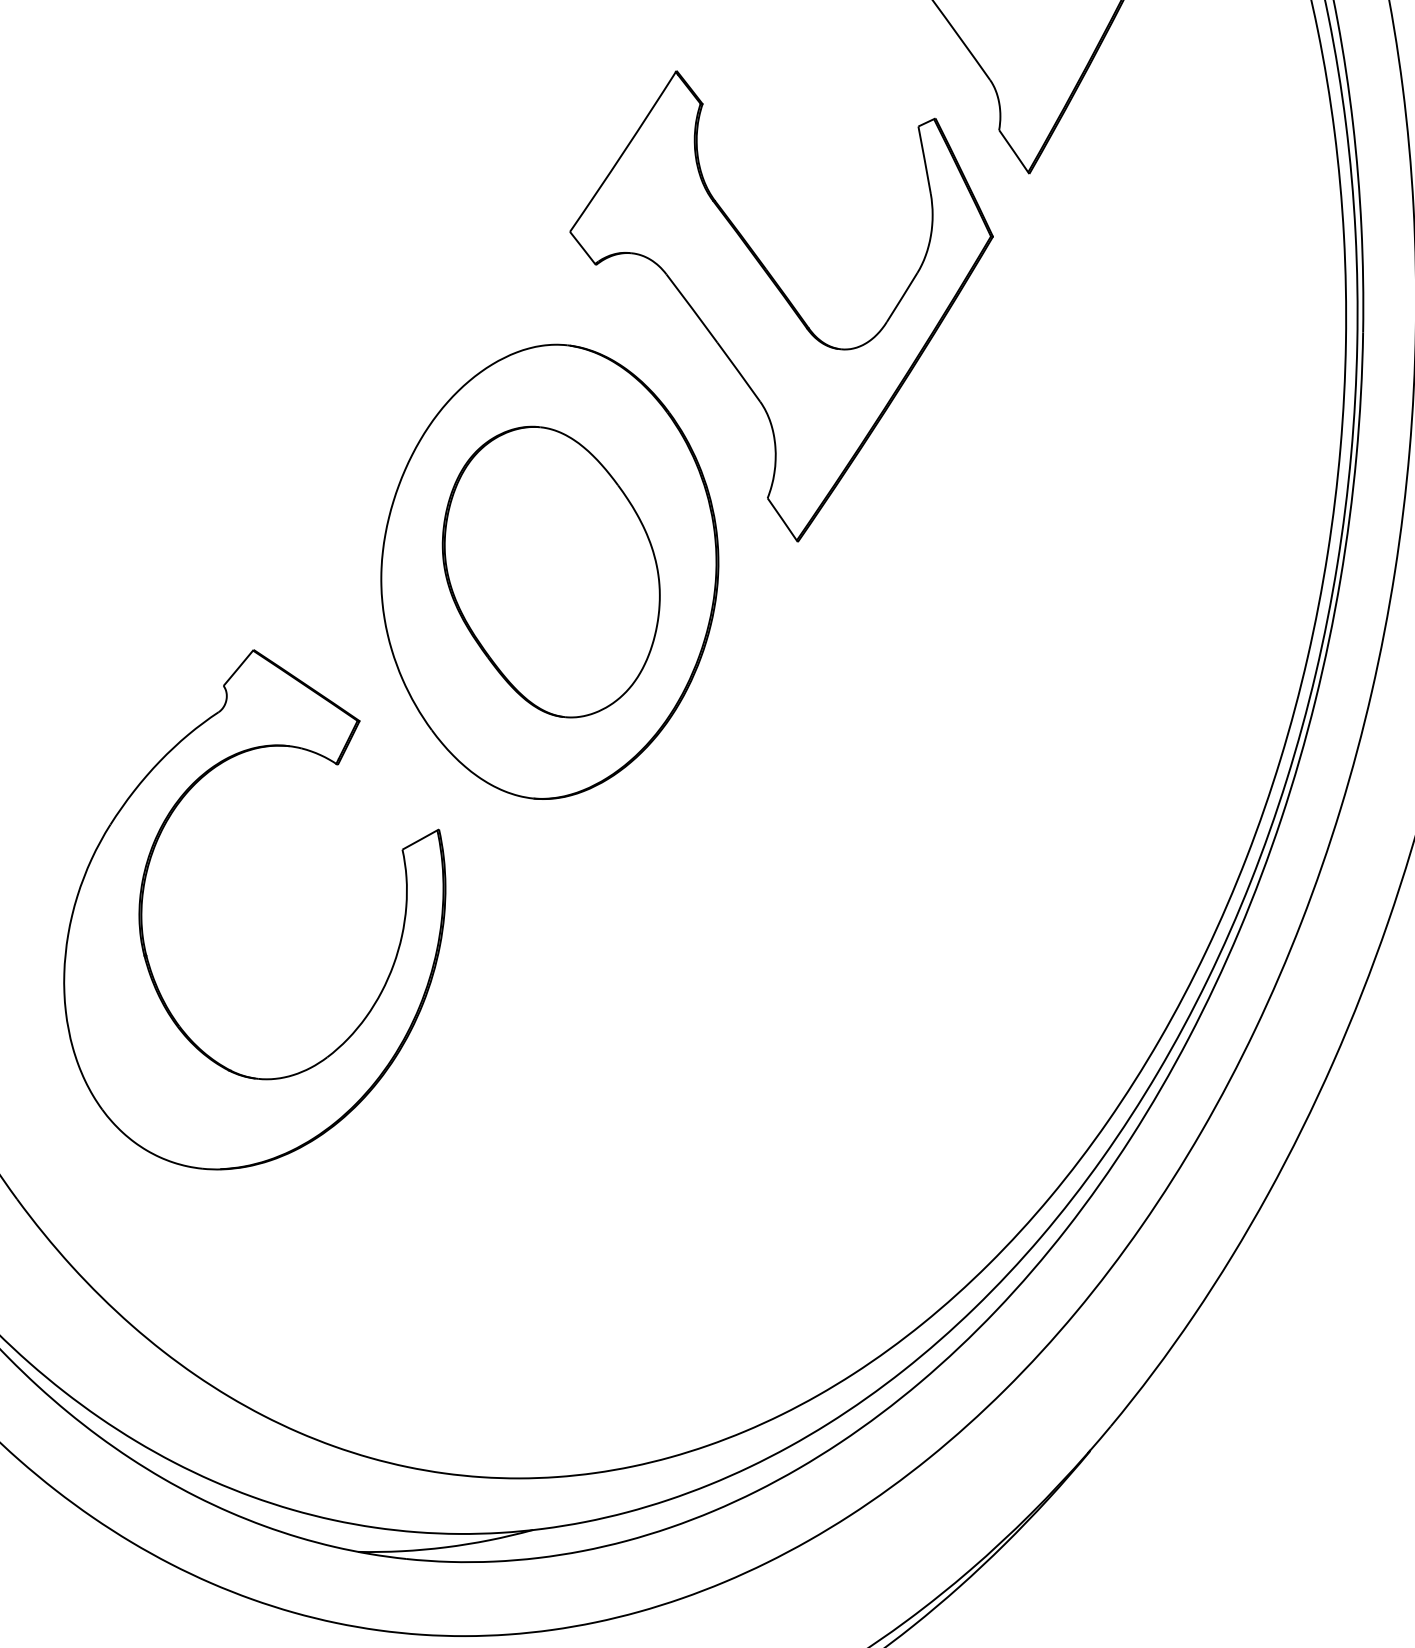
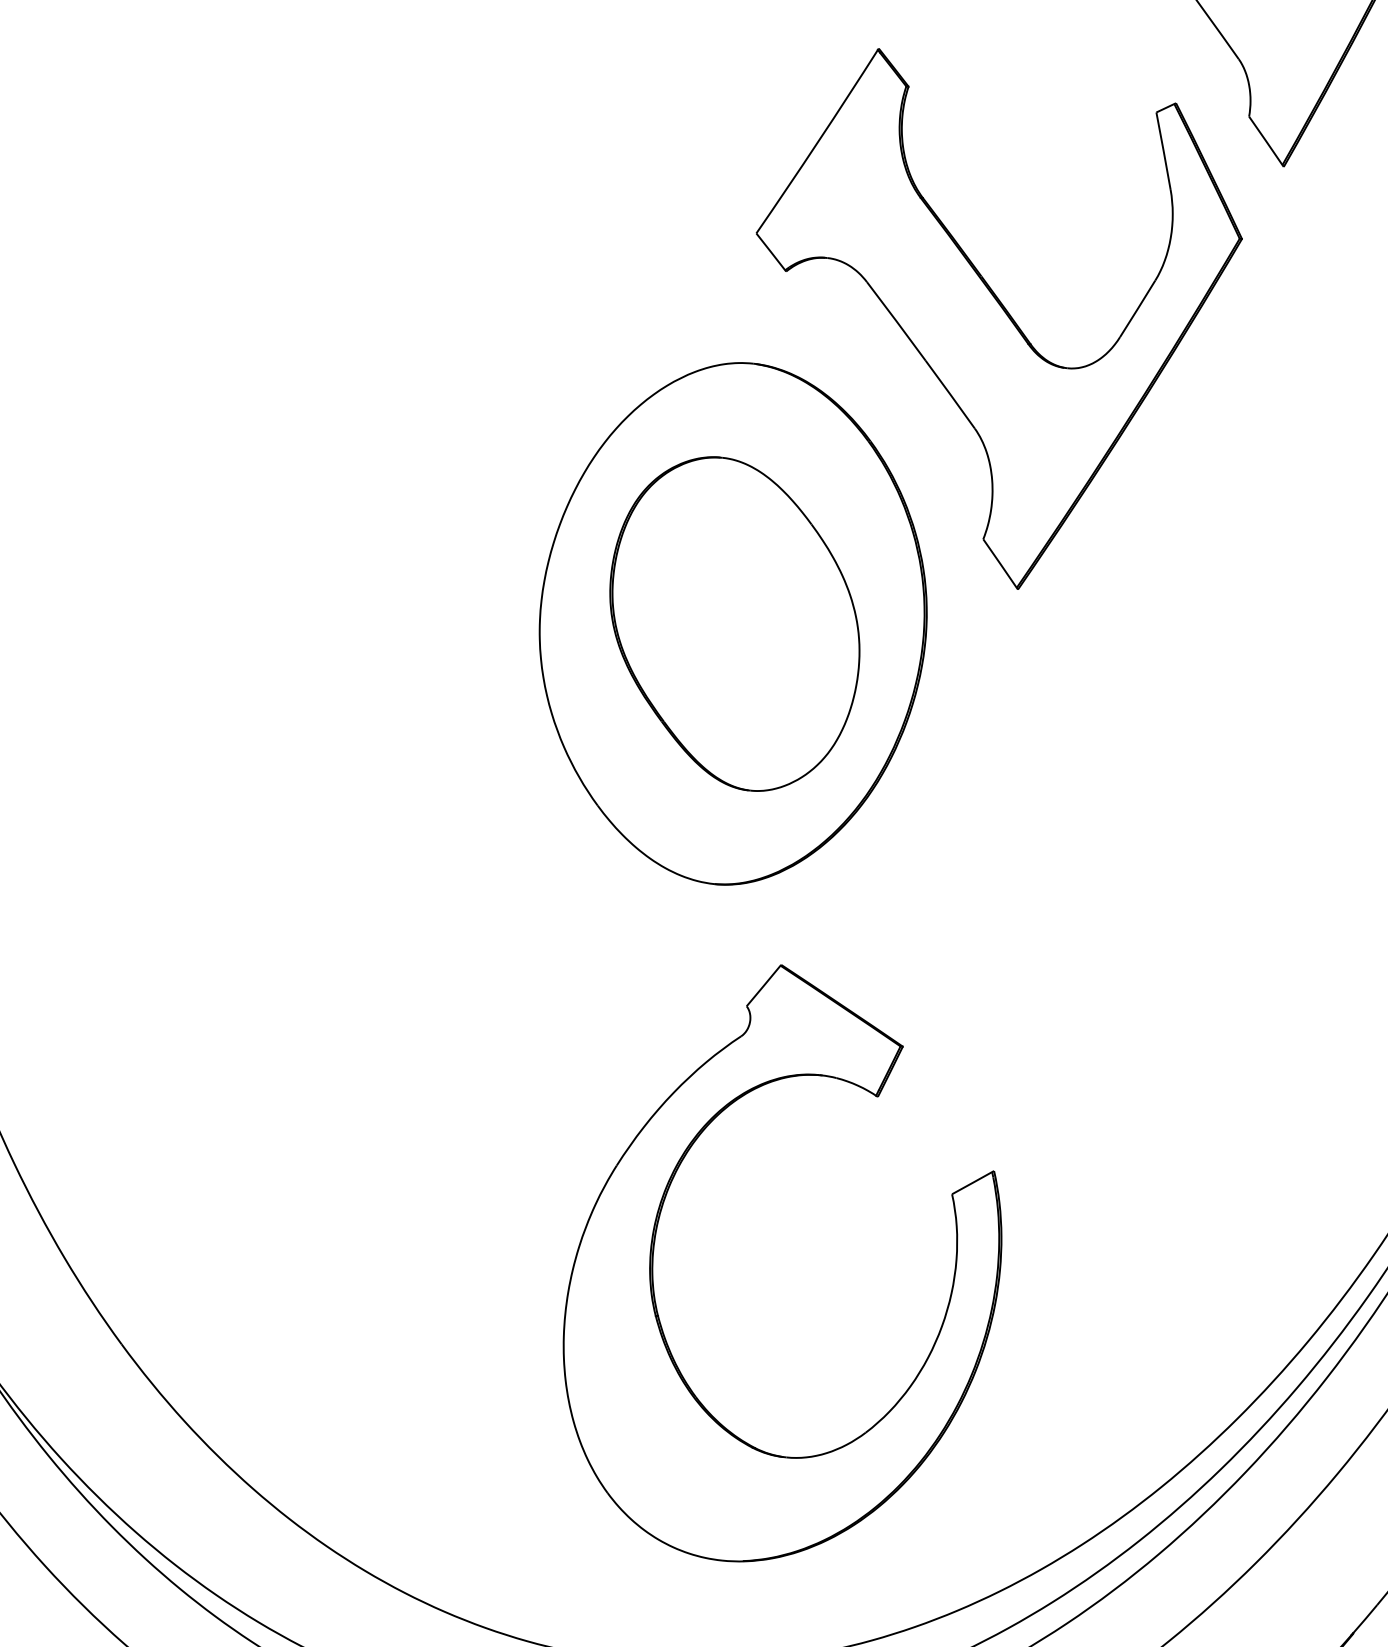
part: (143, 898) -> (654, 1250), moved

